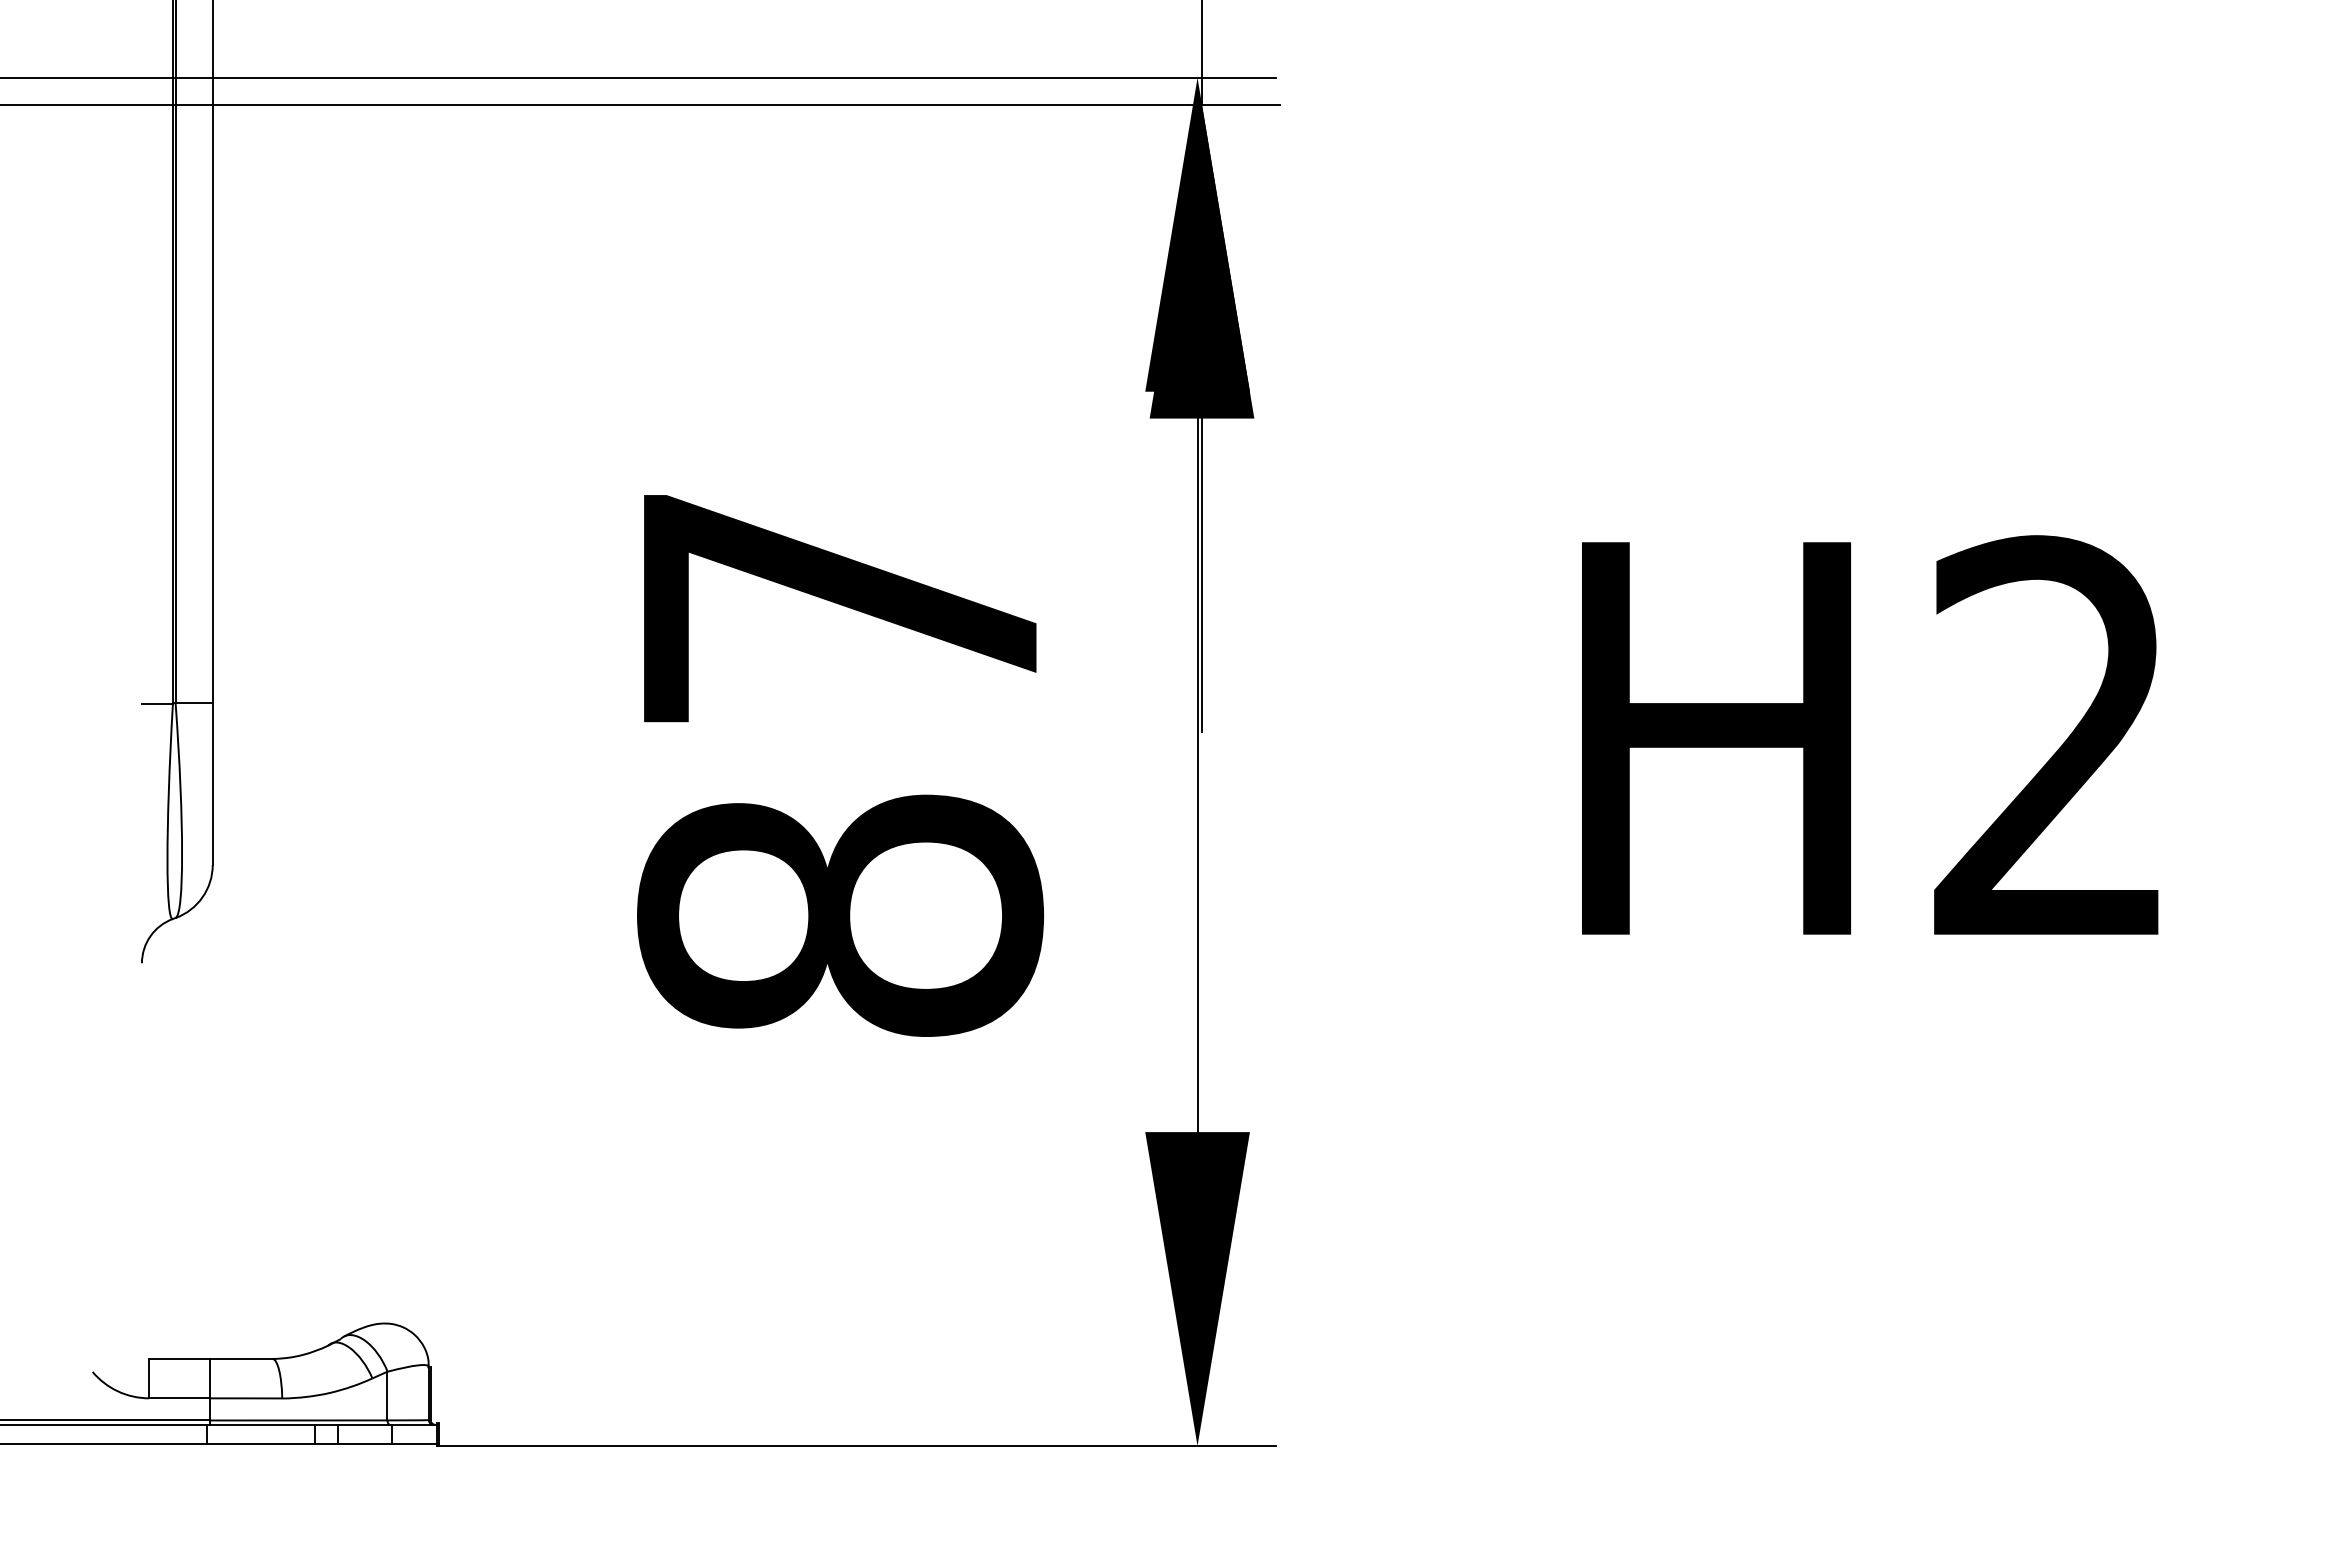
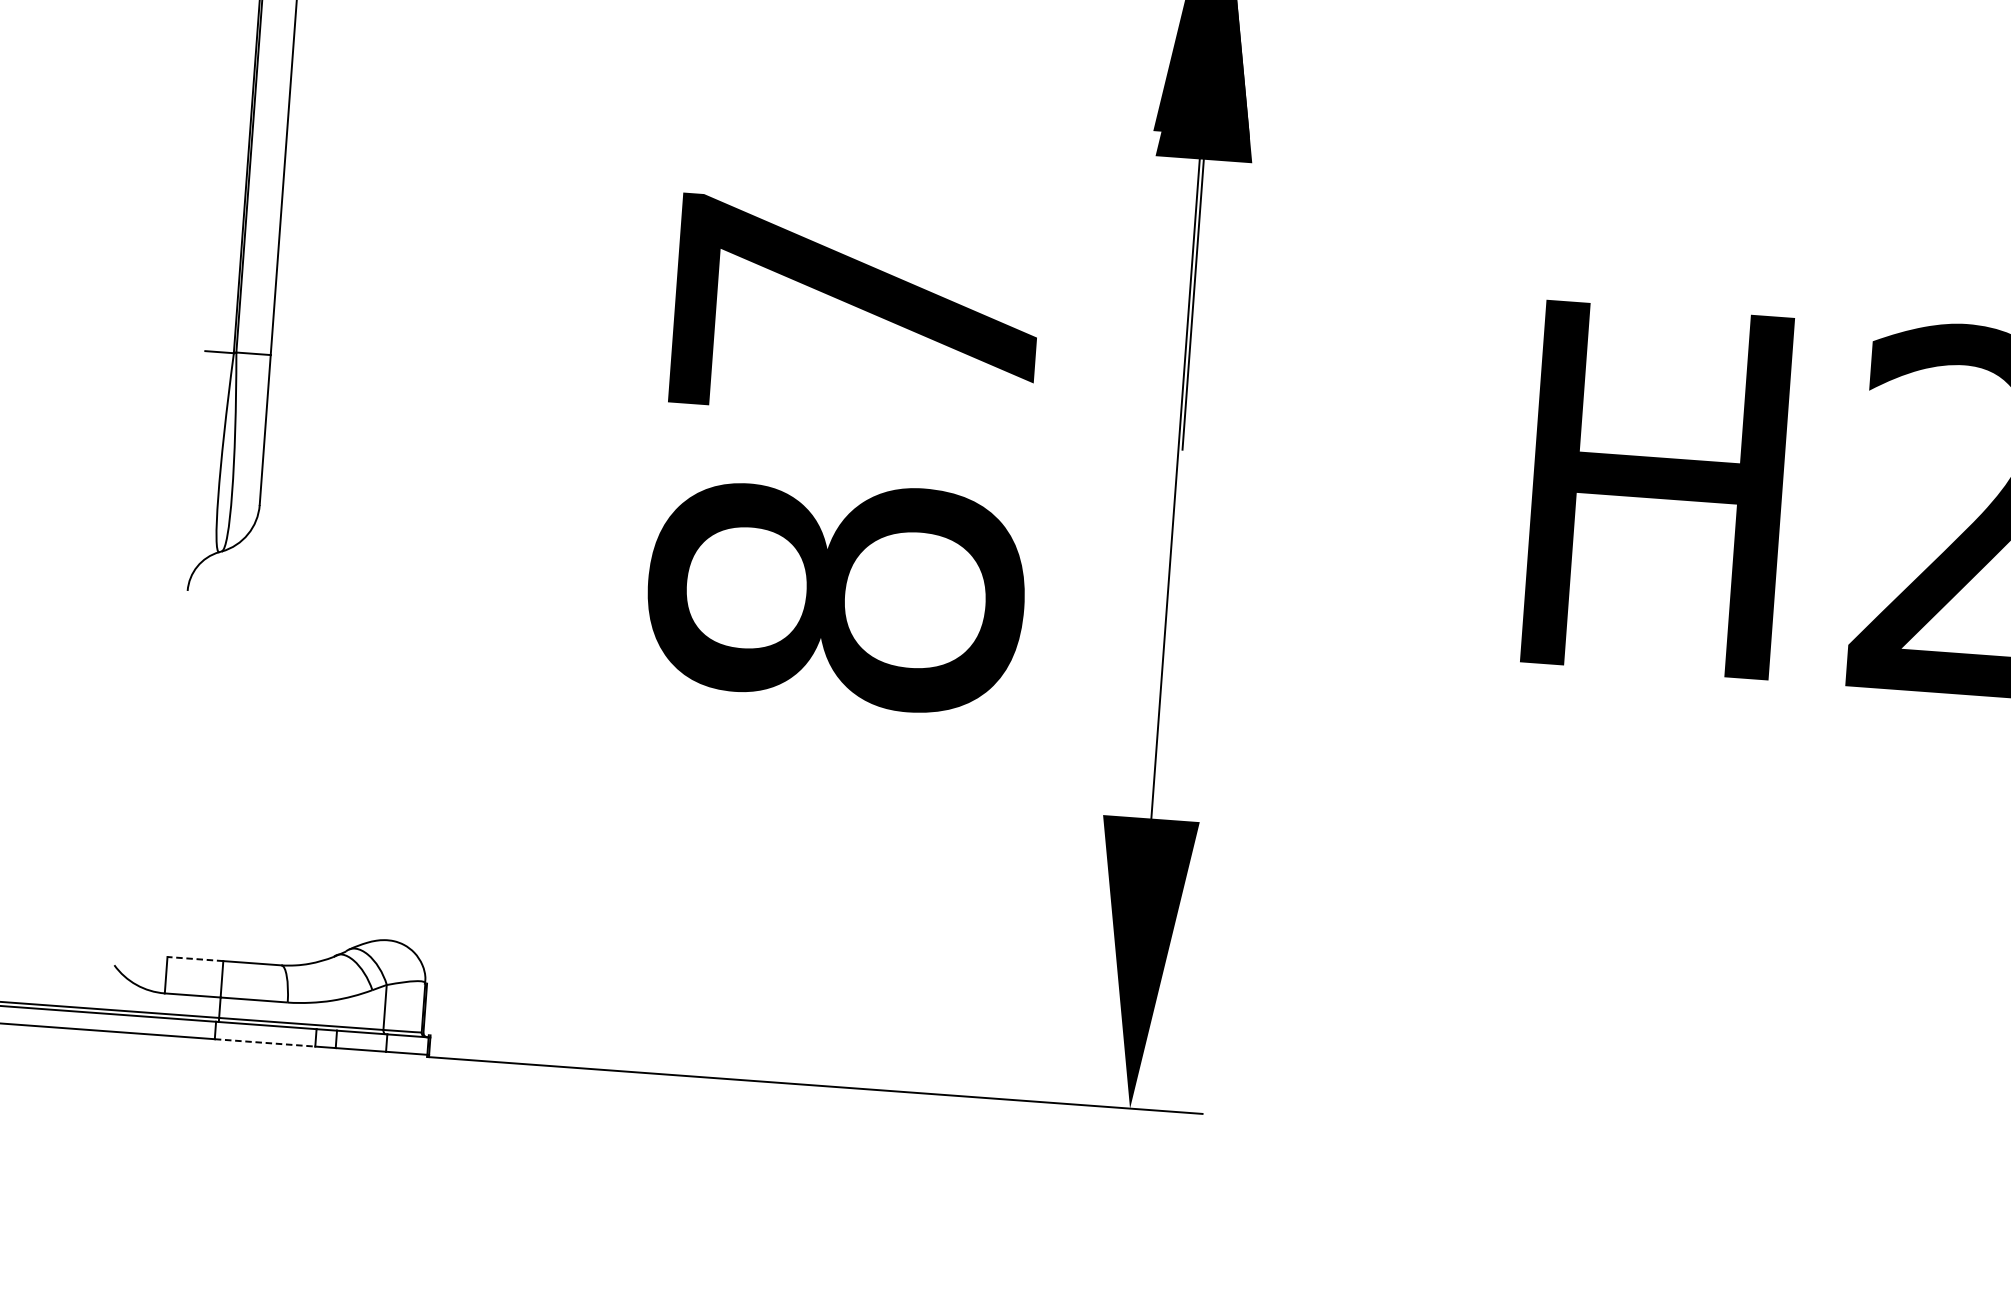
line: (178, 1358) -> (194, 958), solid -> dashed
line: (261, 1443) -> (265, 1042), solid -> dashed

